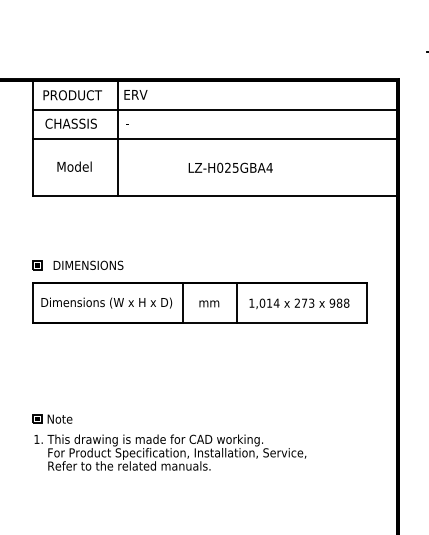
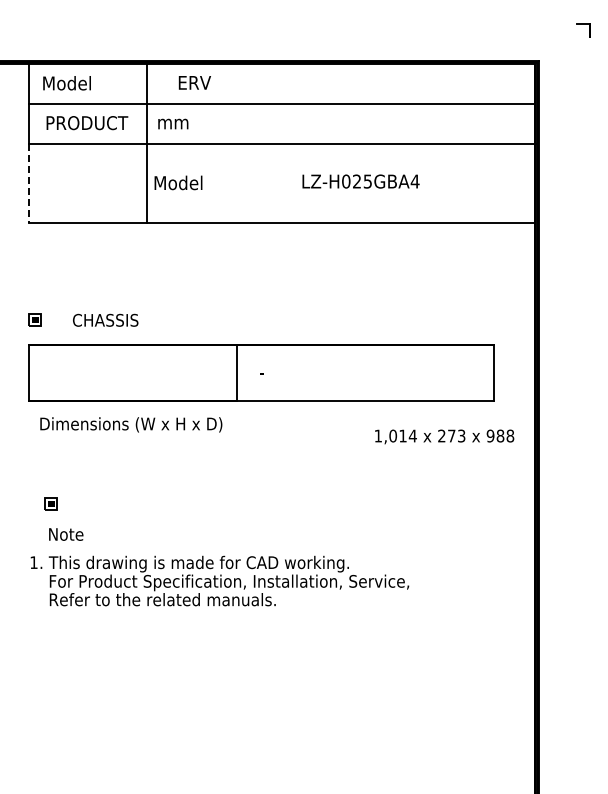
text: (135, 94) -> (194, 82), moved
text: (73, 95) -> (84, 83), PRODUCT -> Model
text: (75, 124) -> (87, 123), CHASSIS -> PRODUCT
text: (137, 124) -> (173, 123), - -> mm
text: (74, 166) -> (178, 182), moved
line: (33, 167) -> (29, 184), solid -> dashed
text: (230, 167) -> (360, 181), moved
text: (88, 264) -> (105, 319), DIMENSIONS -> CHASSIS
text: (106, 302) -> (131, 424), moved
line: (236, 302) -> (312, 372), removed
text: (208, 303) -> (273, 373), mm -> -
text: (299, 303) -> (444, 436), moved
part: (37, 418) -> (50, 503), moved

